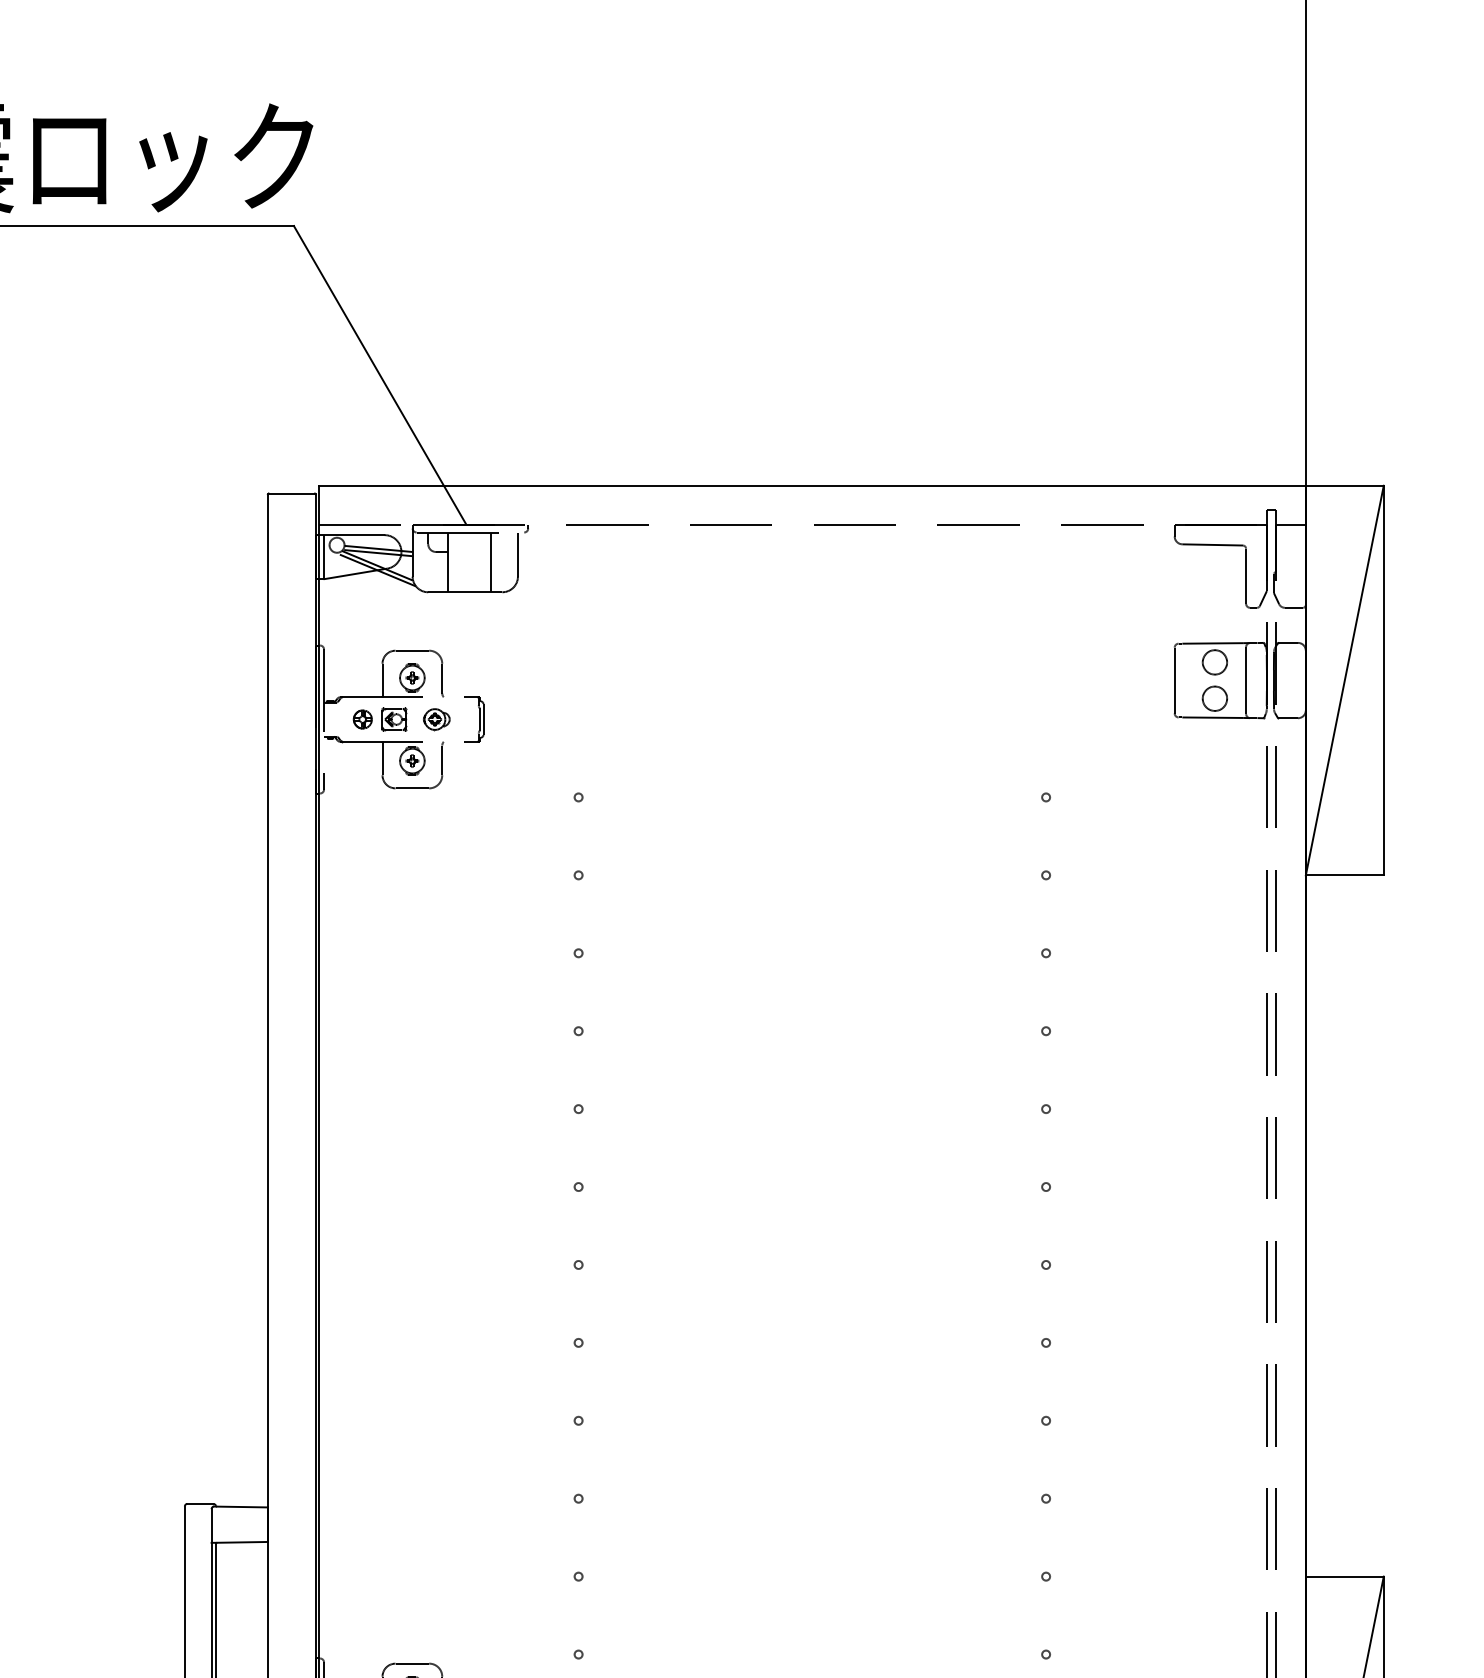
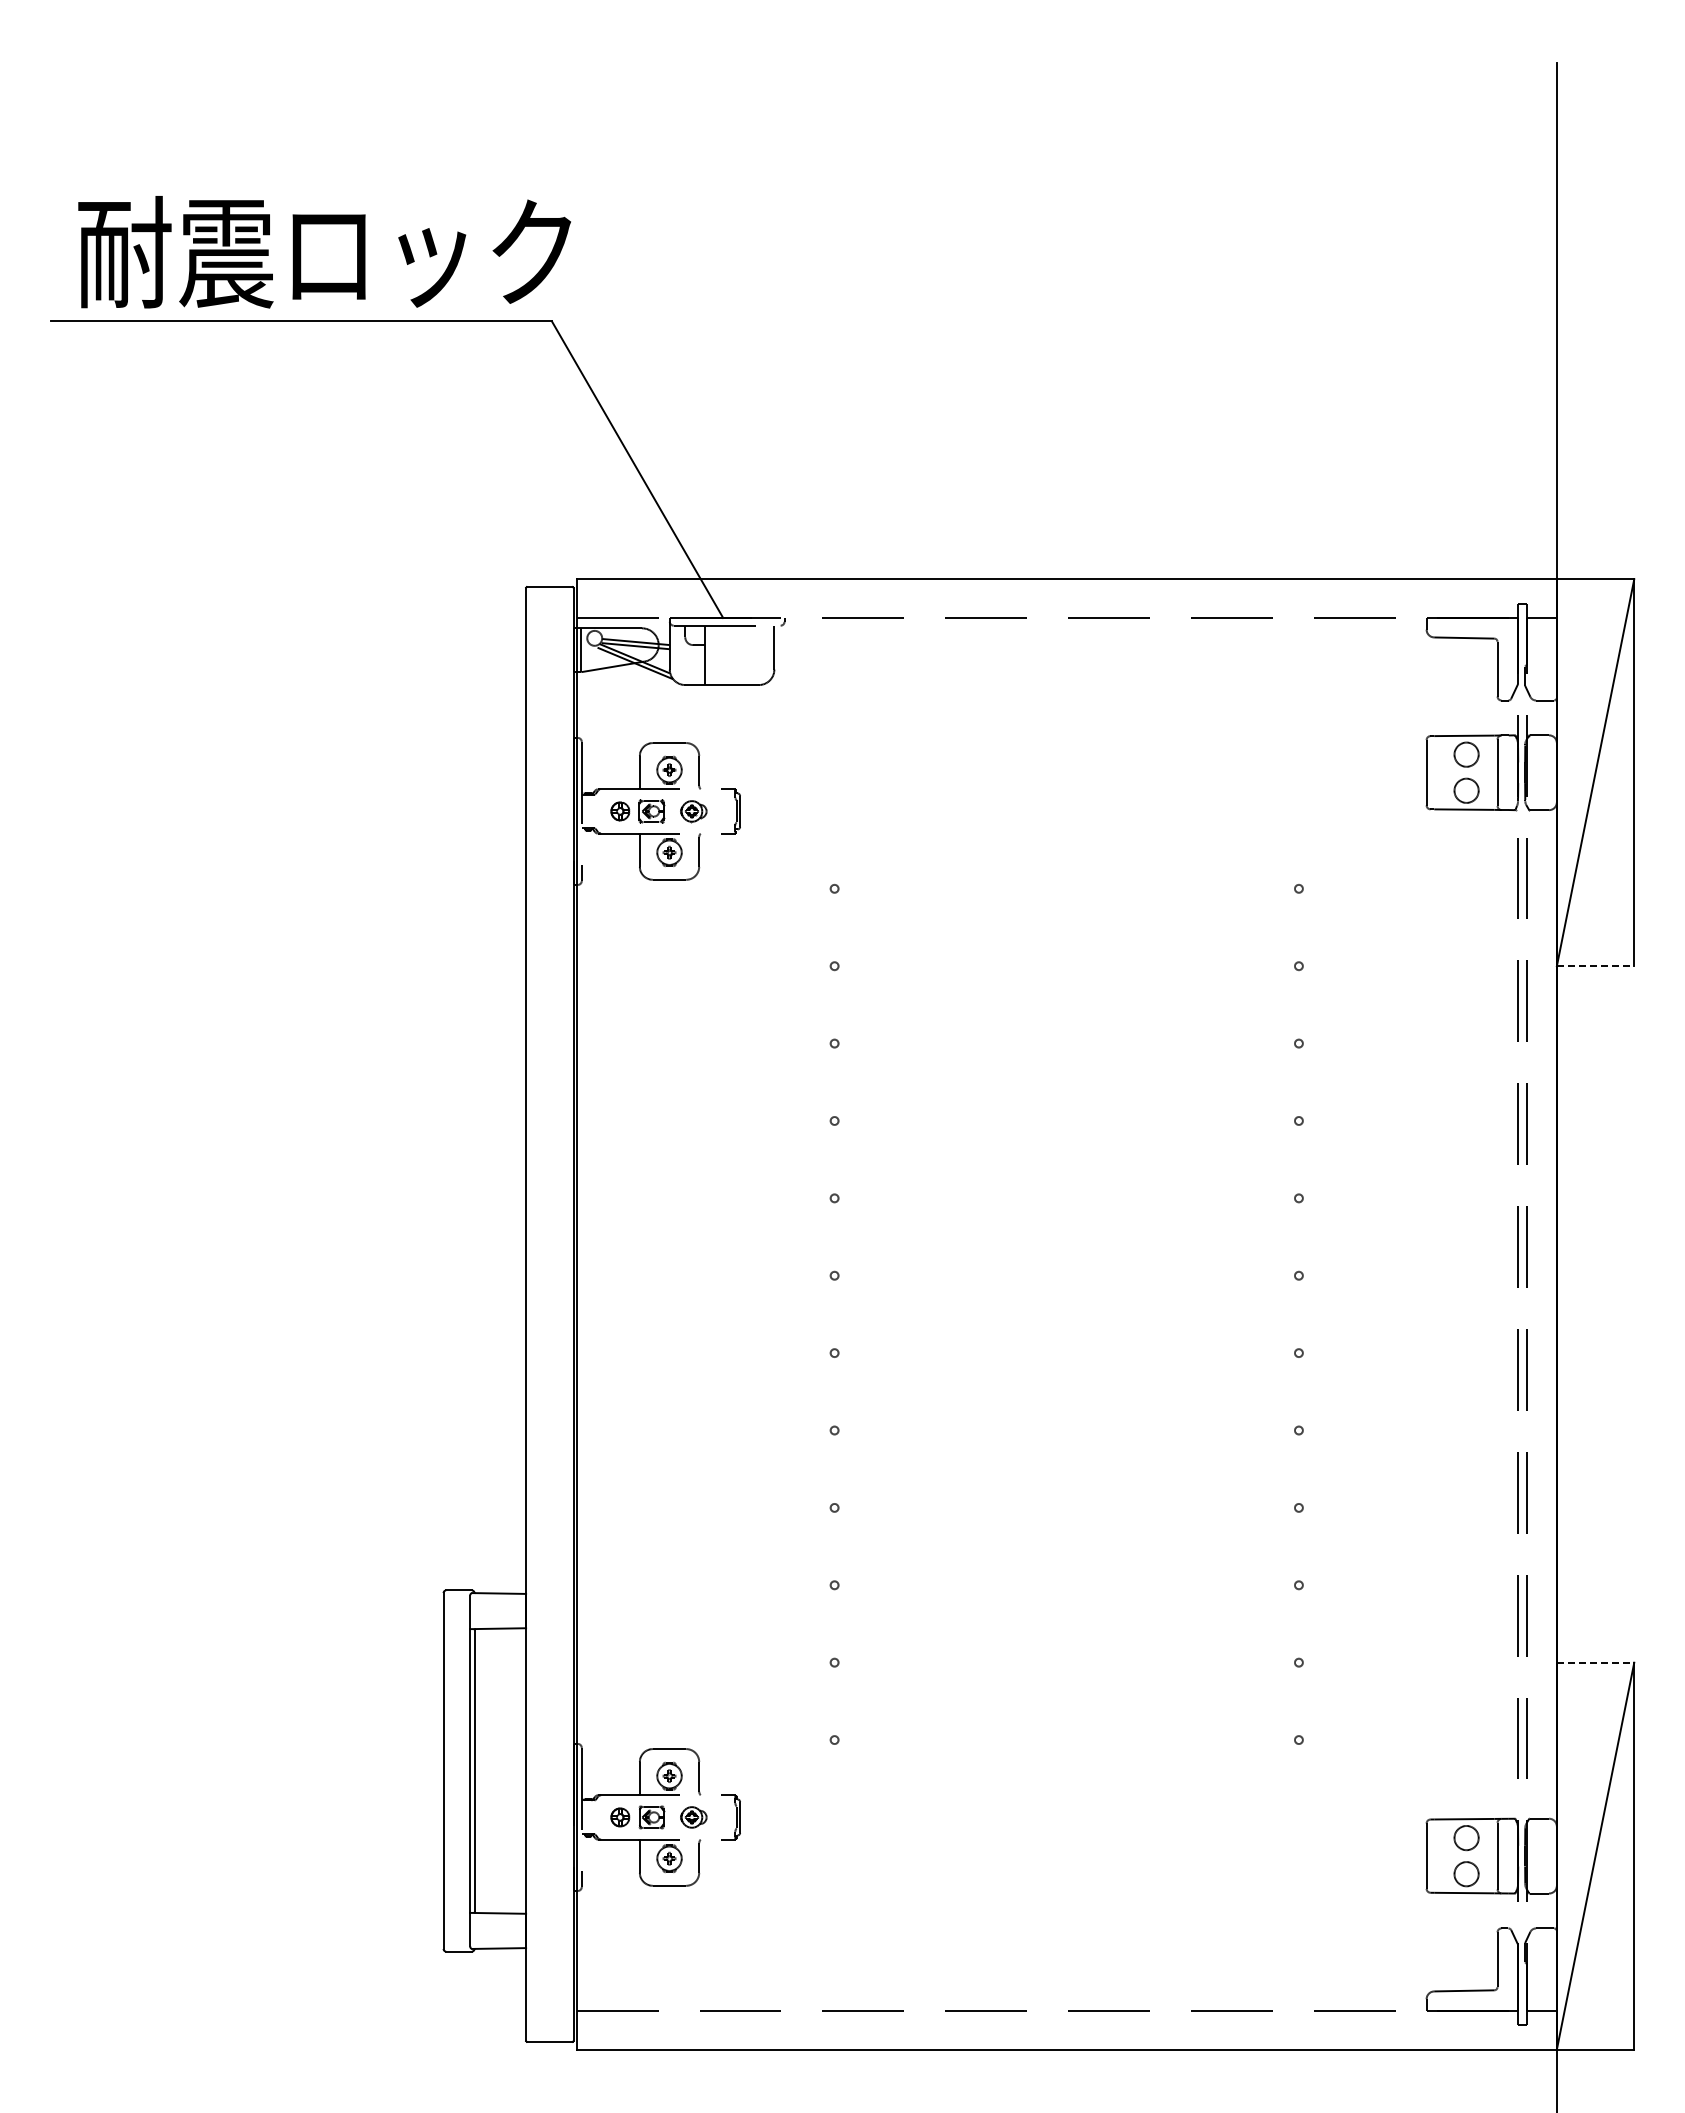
line: (490, 562) -> (747, 655), removed
line: (1344, 875) -> (1595, 966), solid -> dashed
line: (1344, 1576) -> (1595, 1662), solid -> dashed

